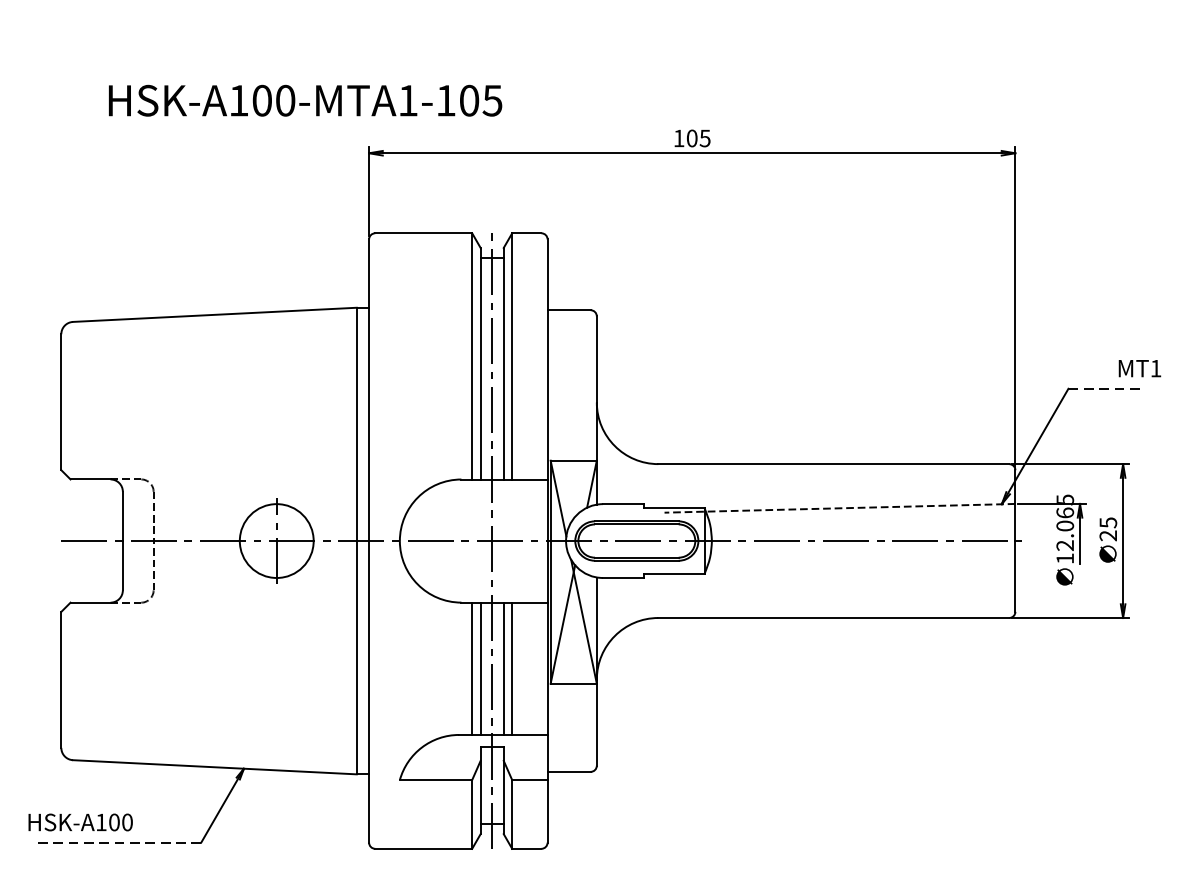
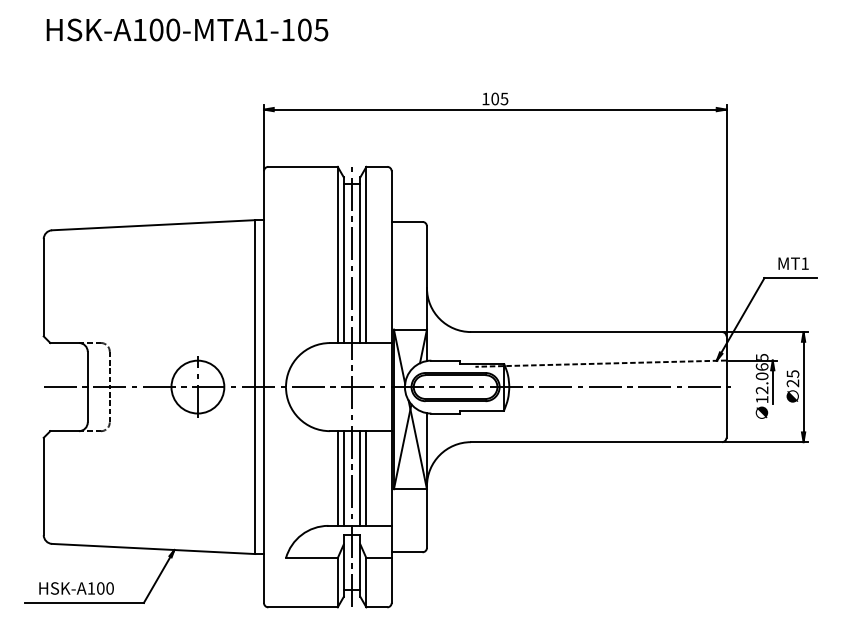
text: (305, 100) -> (187, 29), moved
text: (1139, 368) -> (793, 263), moved
line: (1106, 389) -> (791, 278), dashed -> solid
text: (80, 822) -> (76, 588), moved
line: (118, 842) -> (84, 602), dashed -> solid

